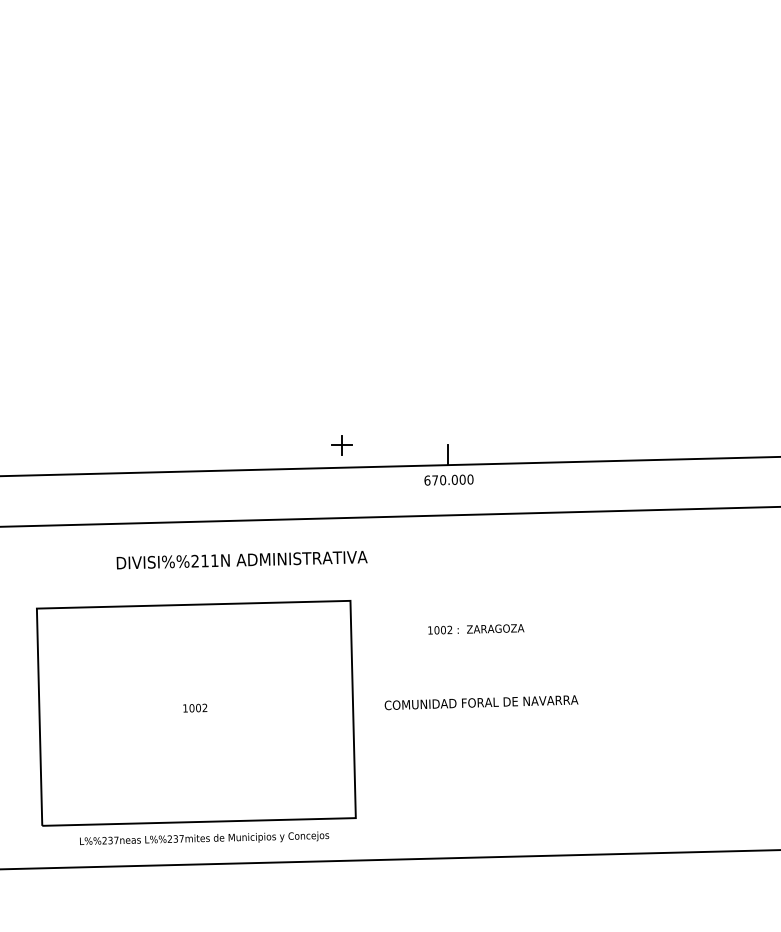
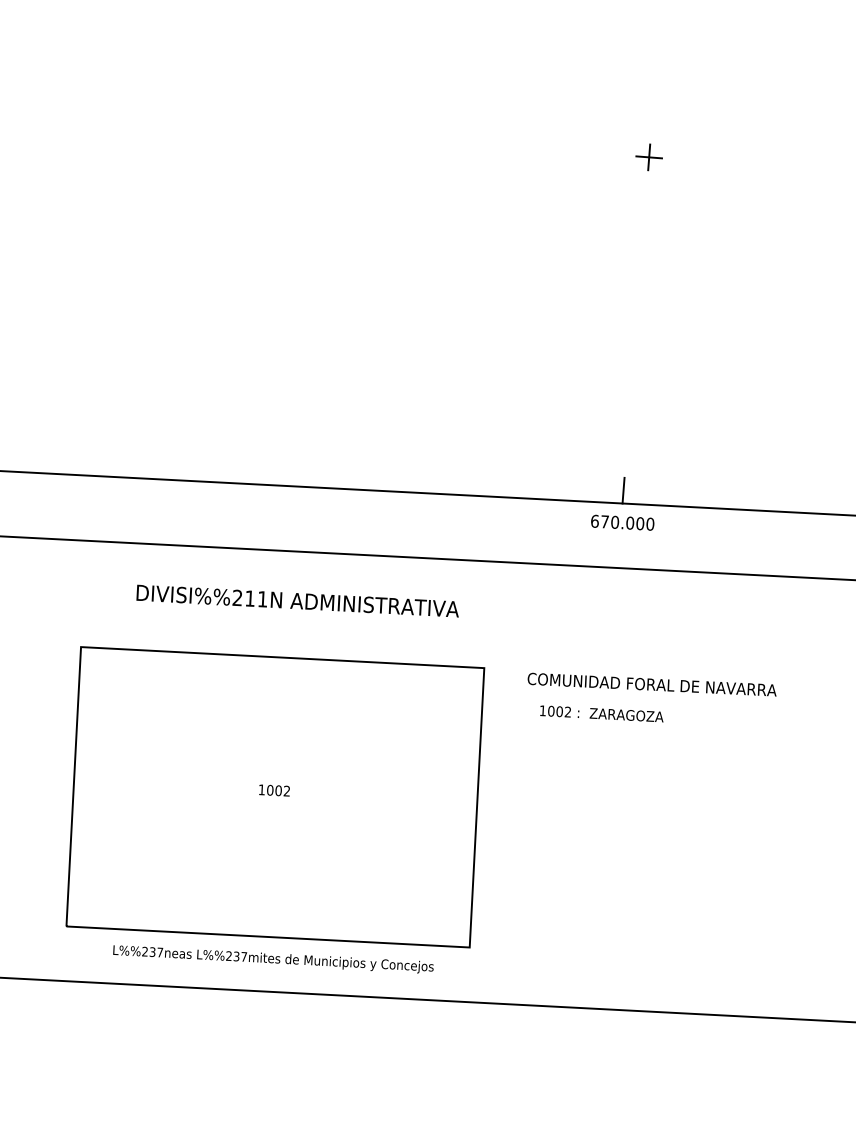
part: (341, 445) -> (648, 157), moved
text: (241, 560) -> (297, 601), moved
text: (476, 629) -> (602, 714), moved
text: (481, 702) -> (652, 684), moved

